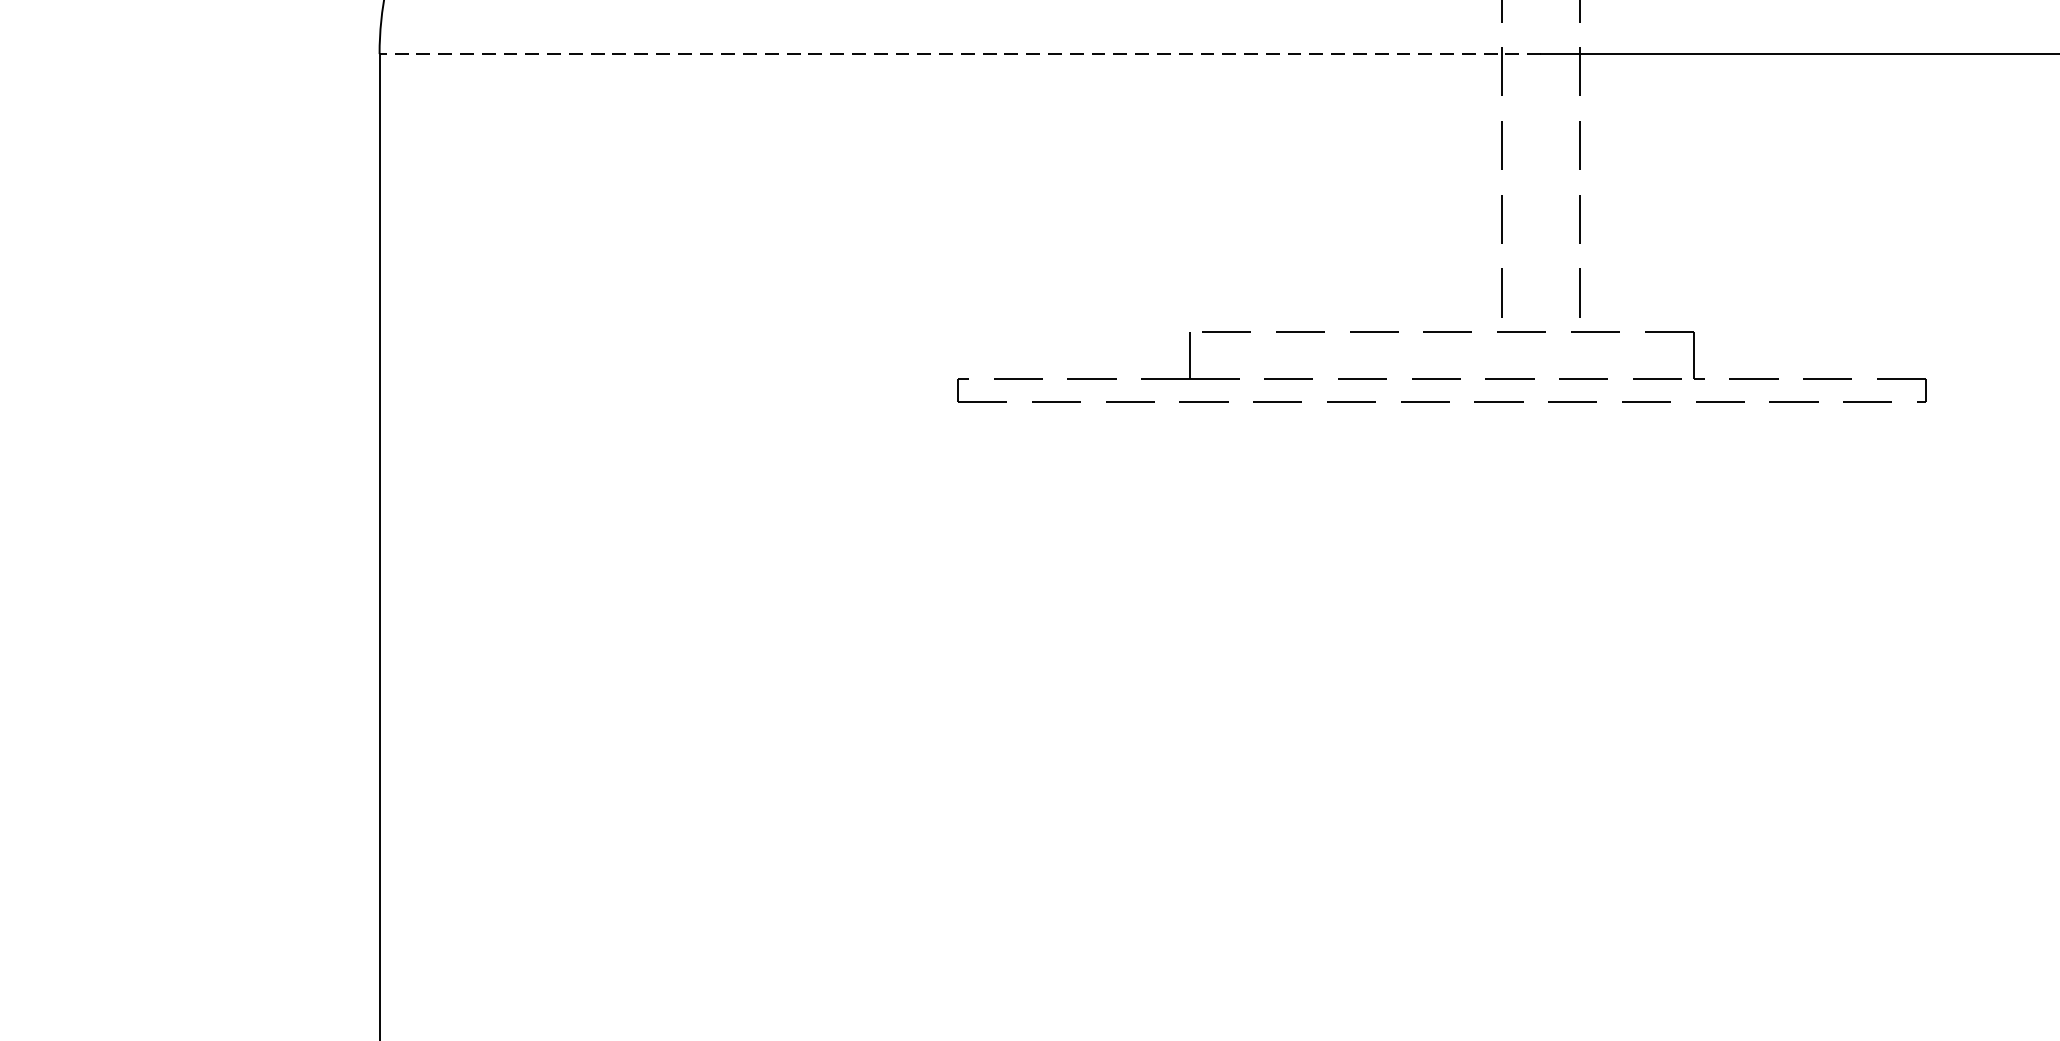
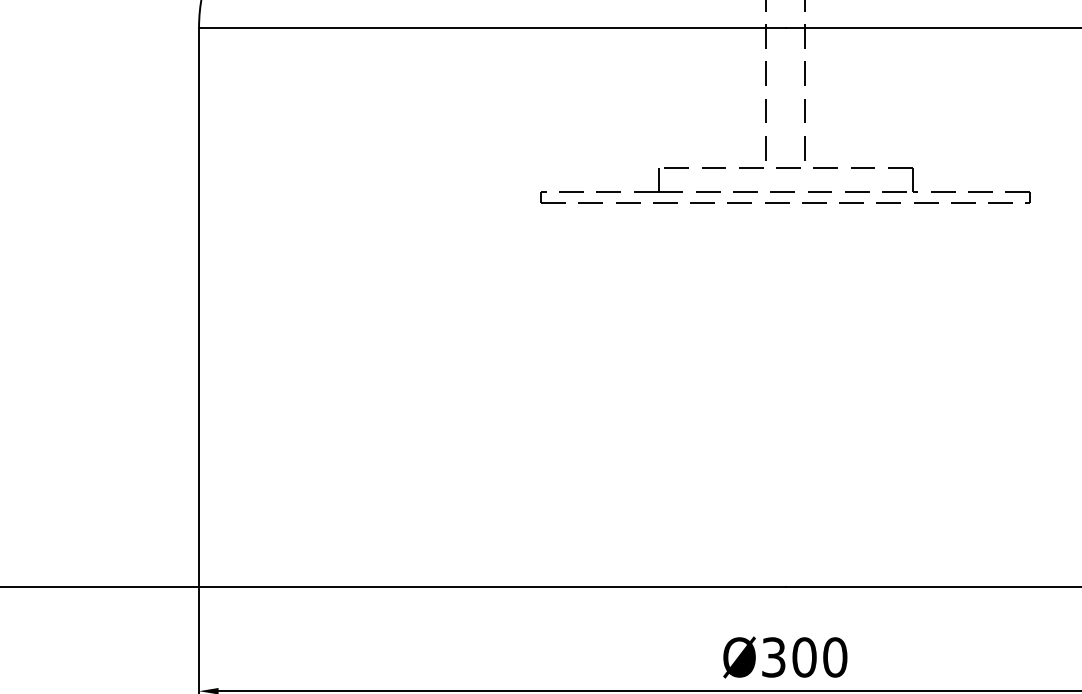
line: (958, 53) -> (491, 27), dashed -> solid
part: (1441, 366) -> (785, 185), moved

